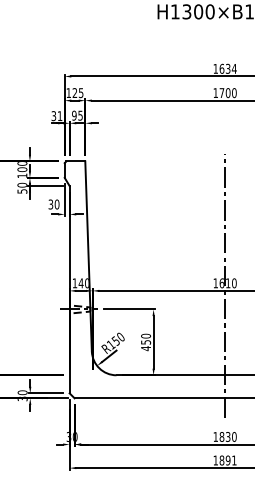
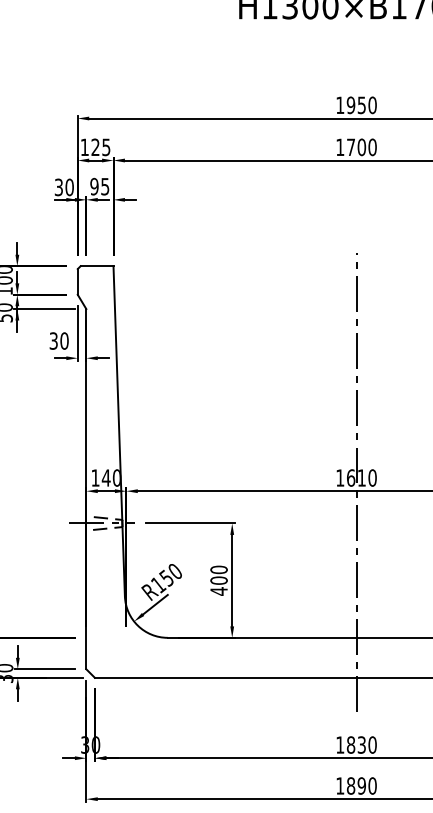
text: (227, 68) -> (360, 104), 1634 -> 1950
text: (59, 116) -> (68, 188), 31 -> 30
text: (146, 342) -> (219, 580), 450 -> 400
text: (234, 460) -> (372, 785), 1891 -> 1890

